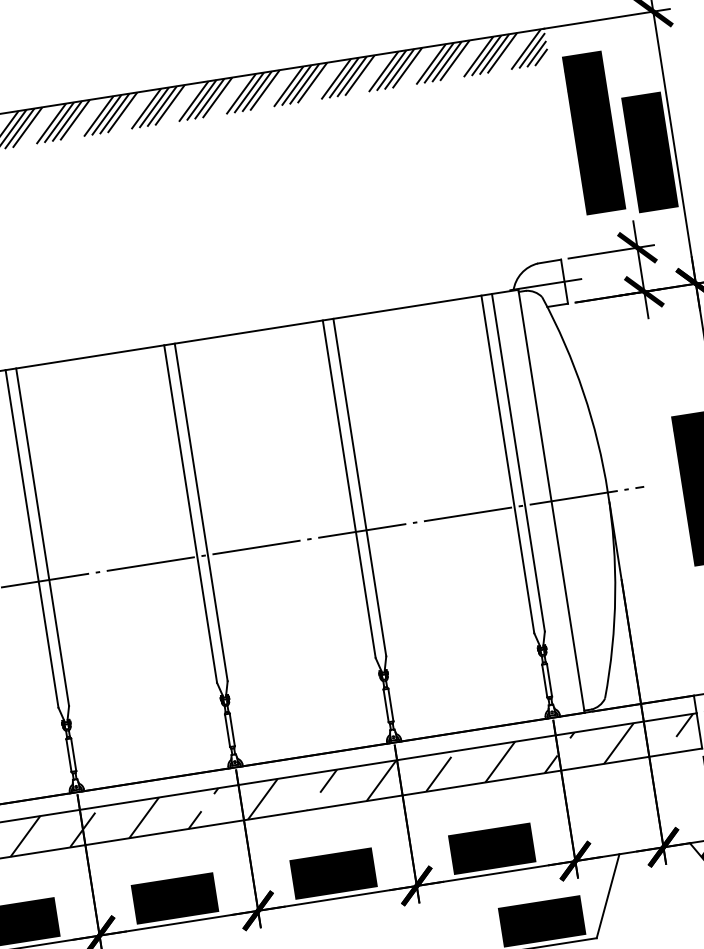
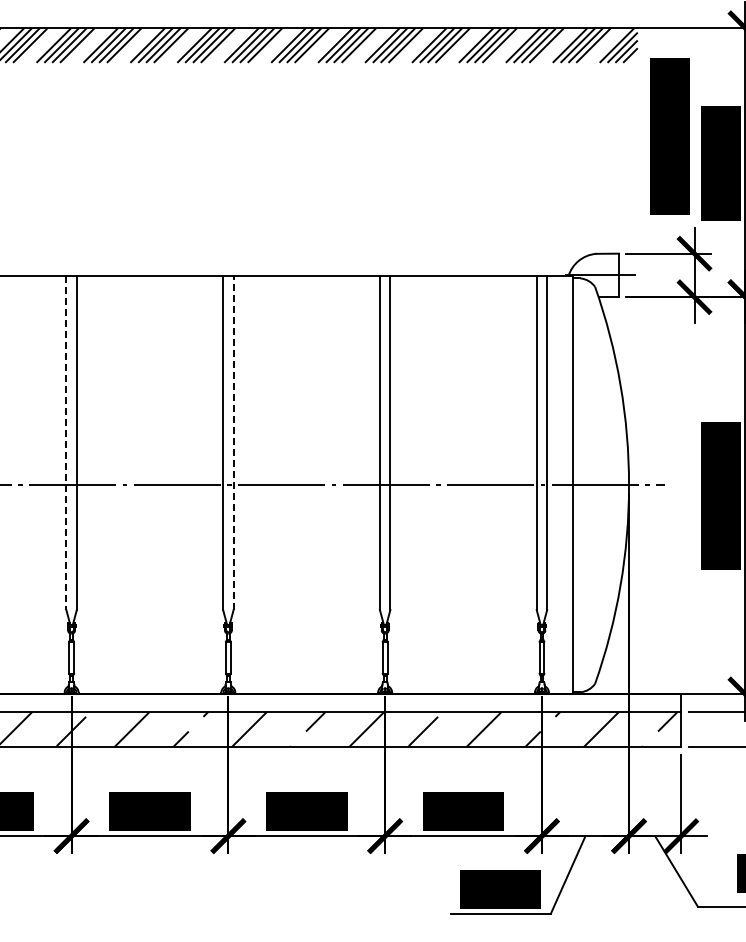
line: (201, 512) -> (233, 443), solid -> dashed
line: (32, 539) -> (66, 443), solid -> dashed

